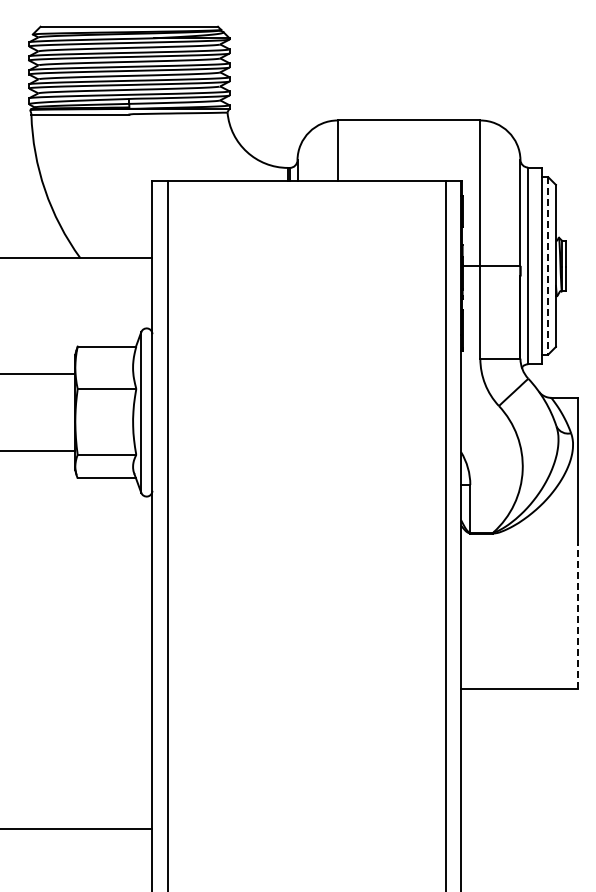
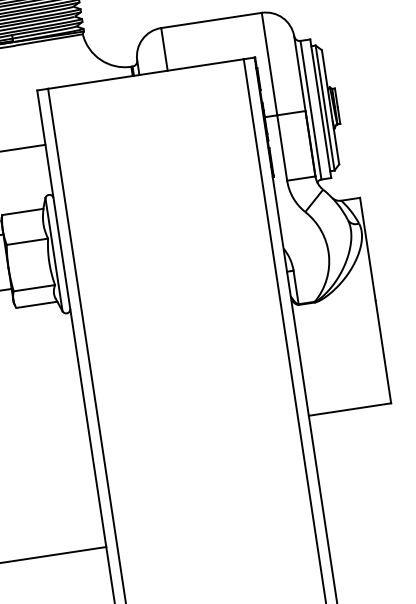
line: (548, 265) -> (325, 107), dashed -> solid
line: (577, 616) -> (383, 351), dashed -> solid

